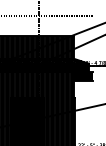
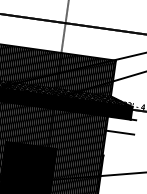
fill: (83, 76) -> (121, 125), removed

